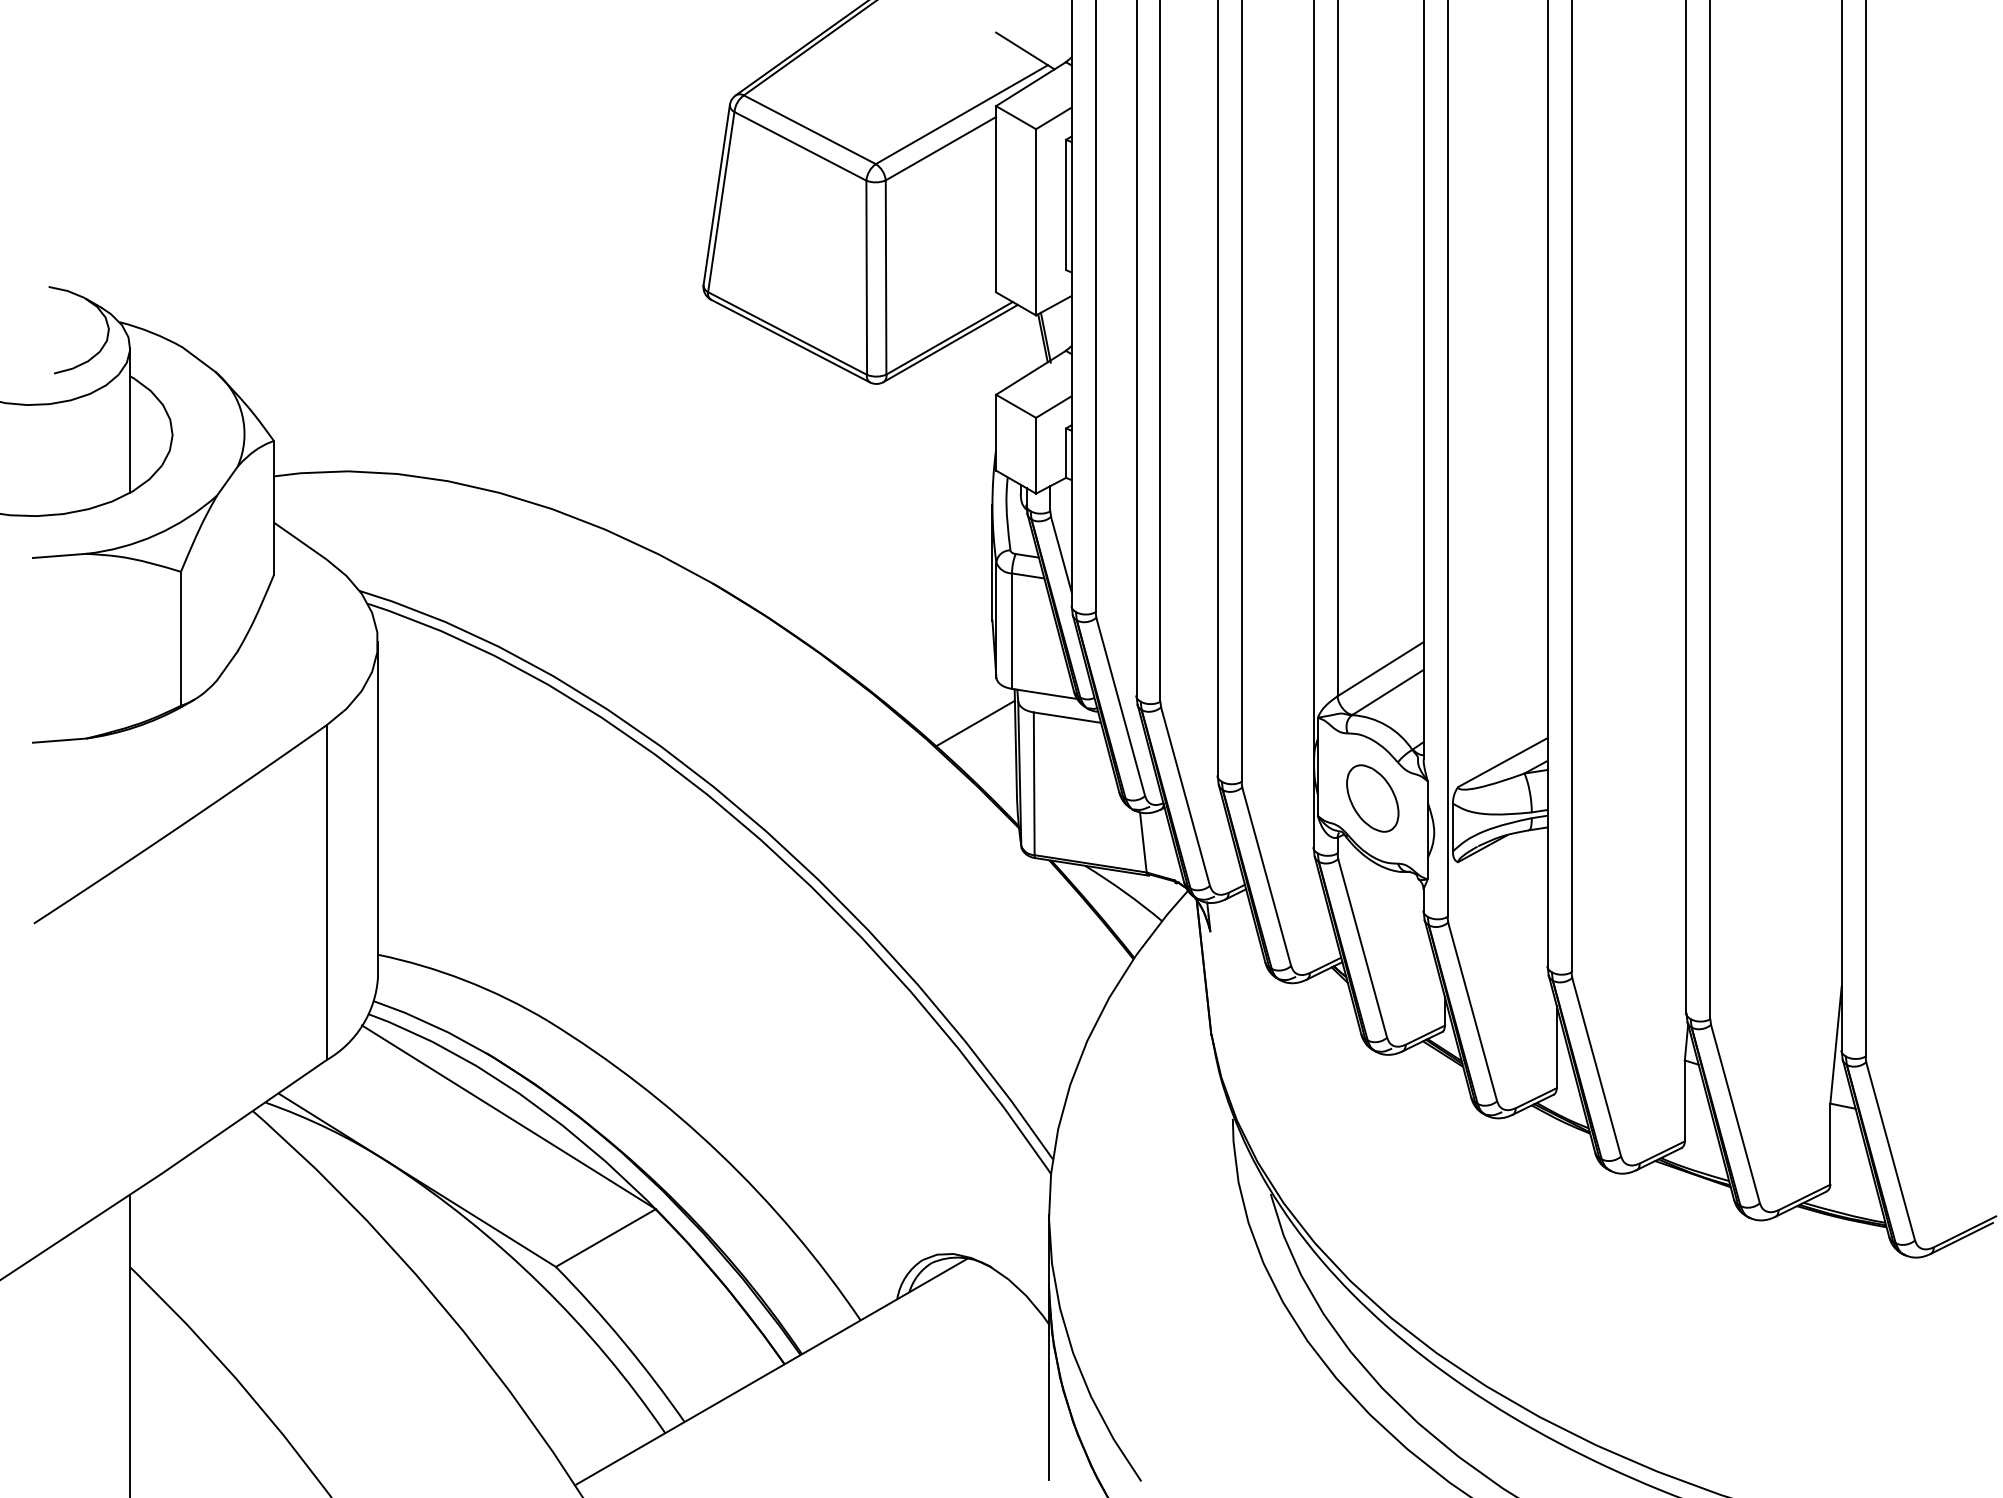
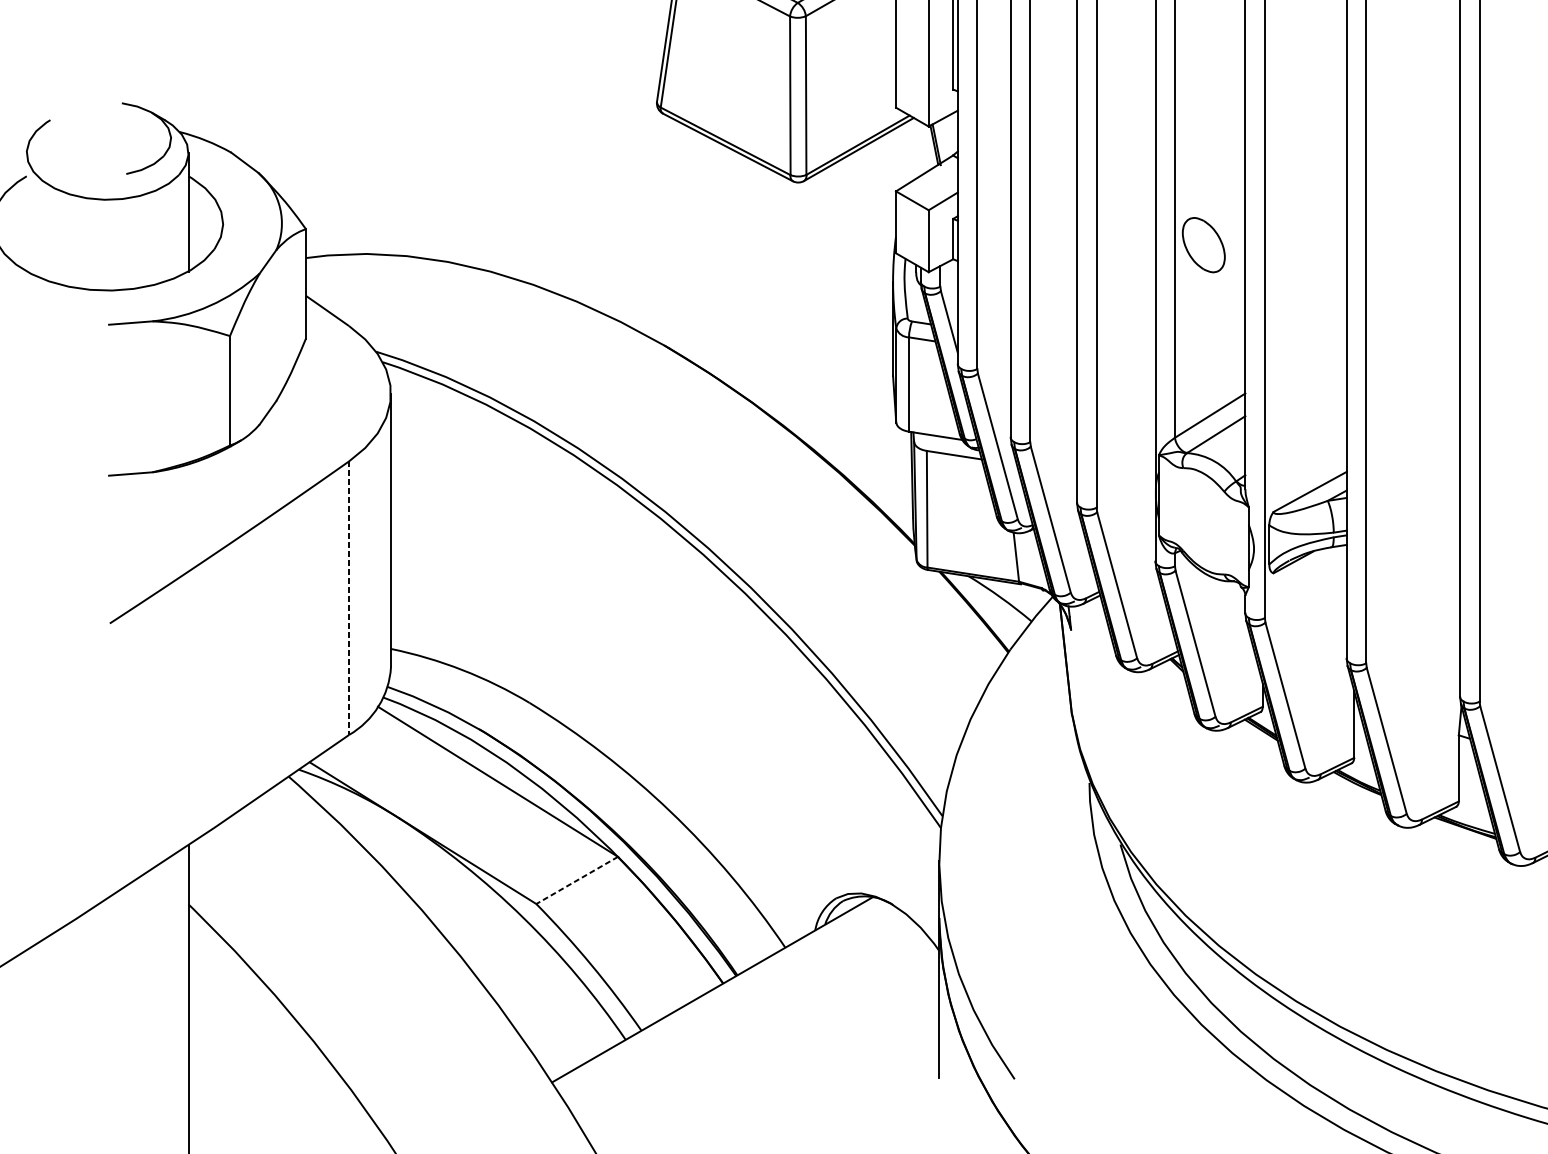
line: (974, 723) -> (878, 459), removed
part: (1372, 798) -> (1203, 245), moved
line: (326, 893) -> (348, 598), solid -> dashed
line: (605, 1238) -> (576, 880), solid -> dashed

